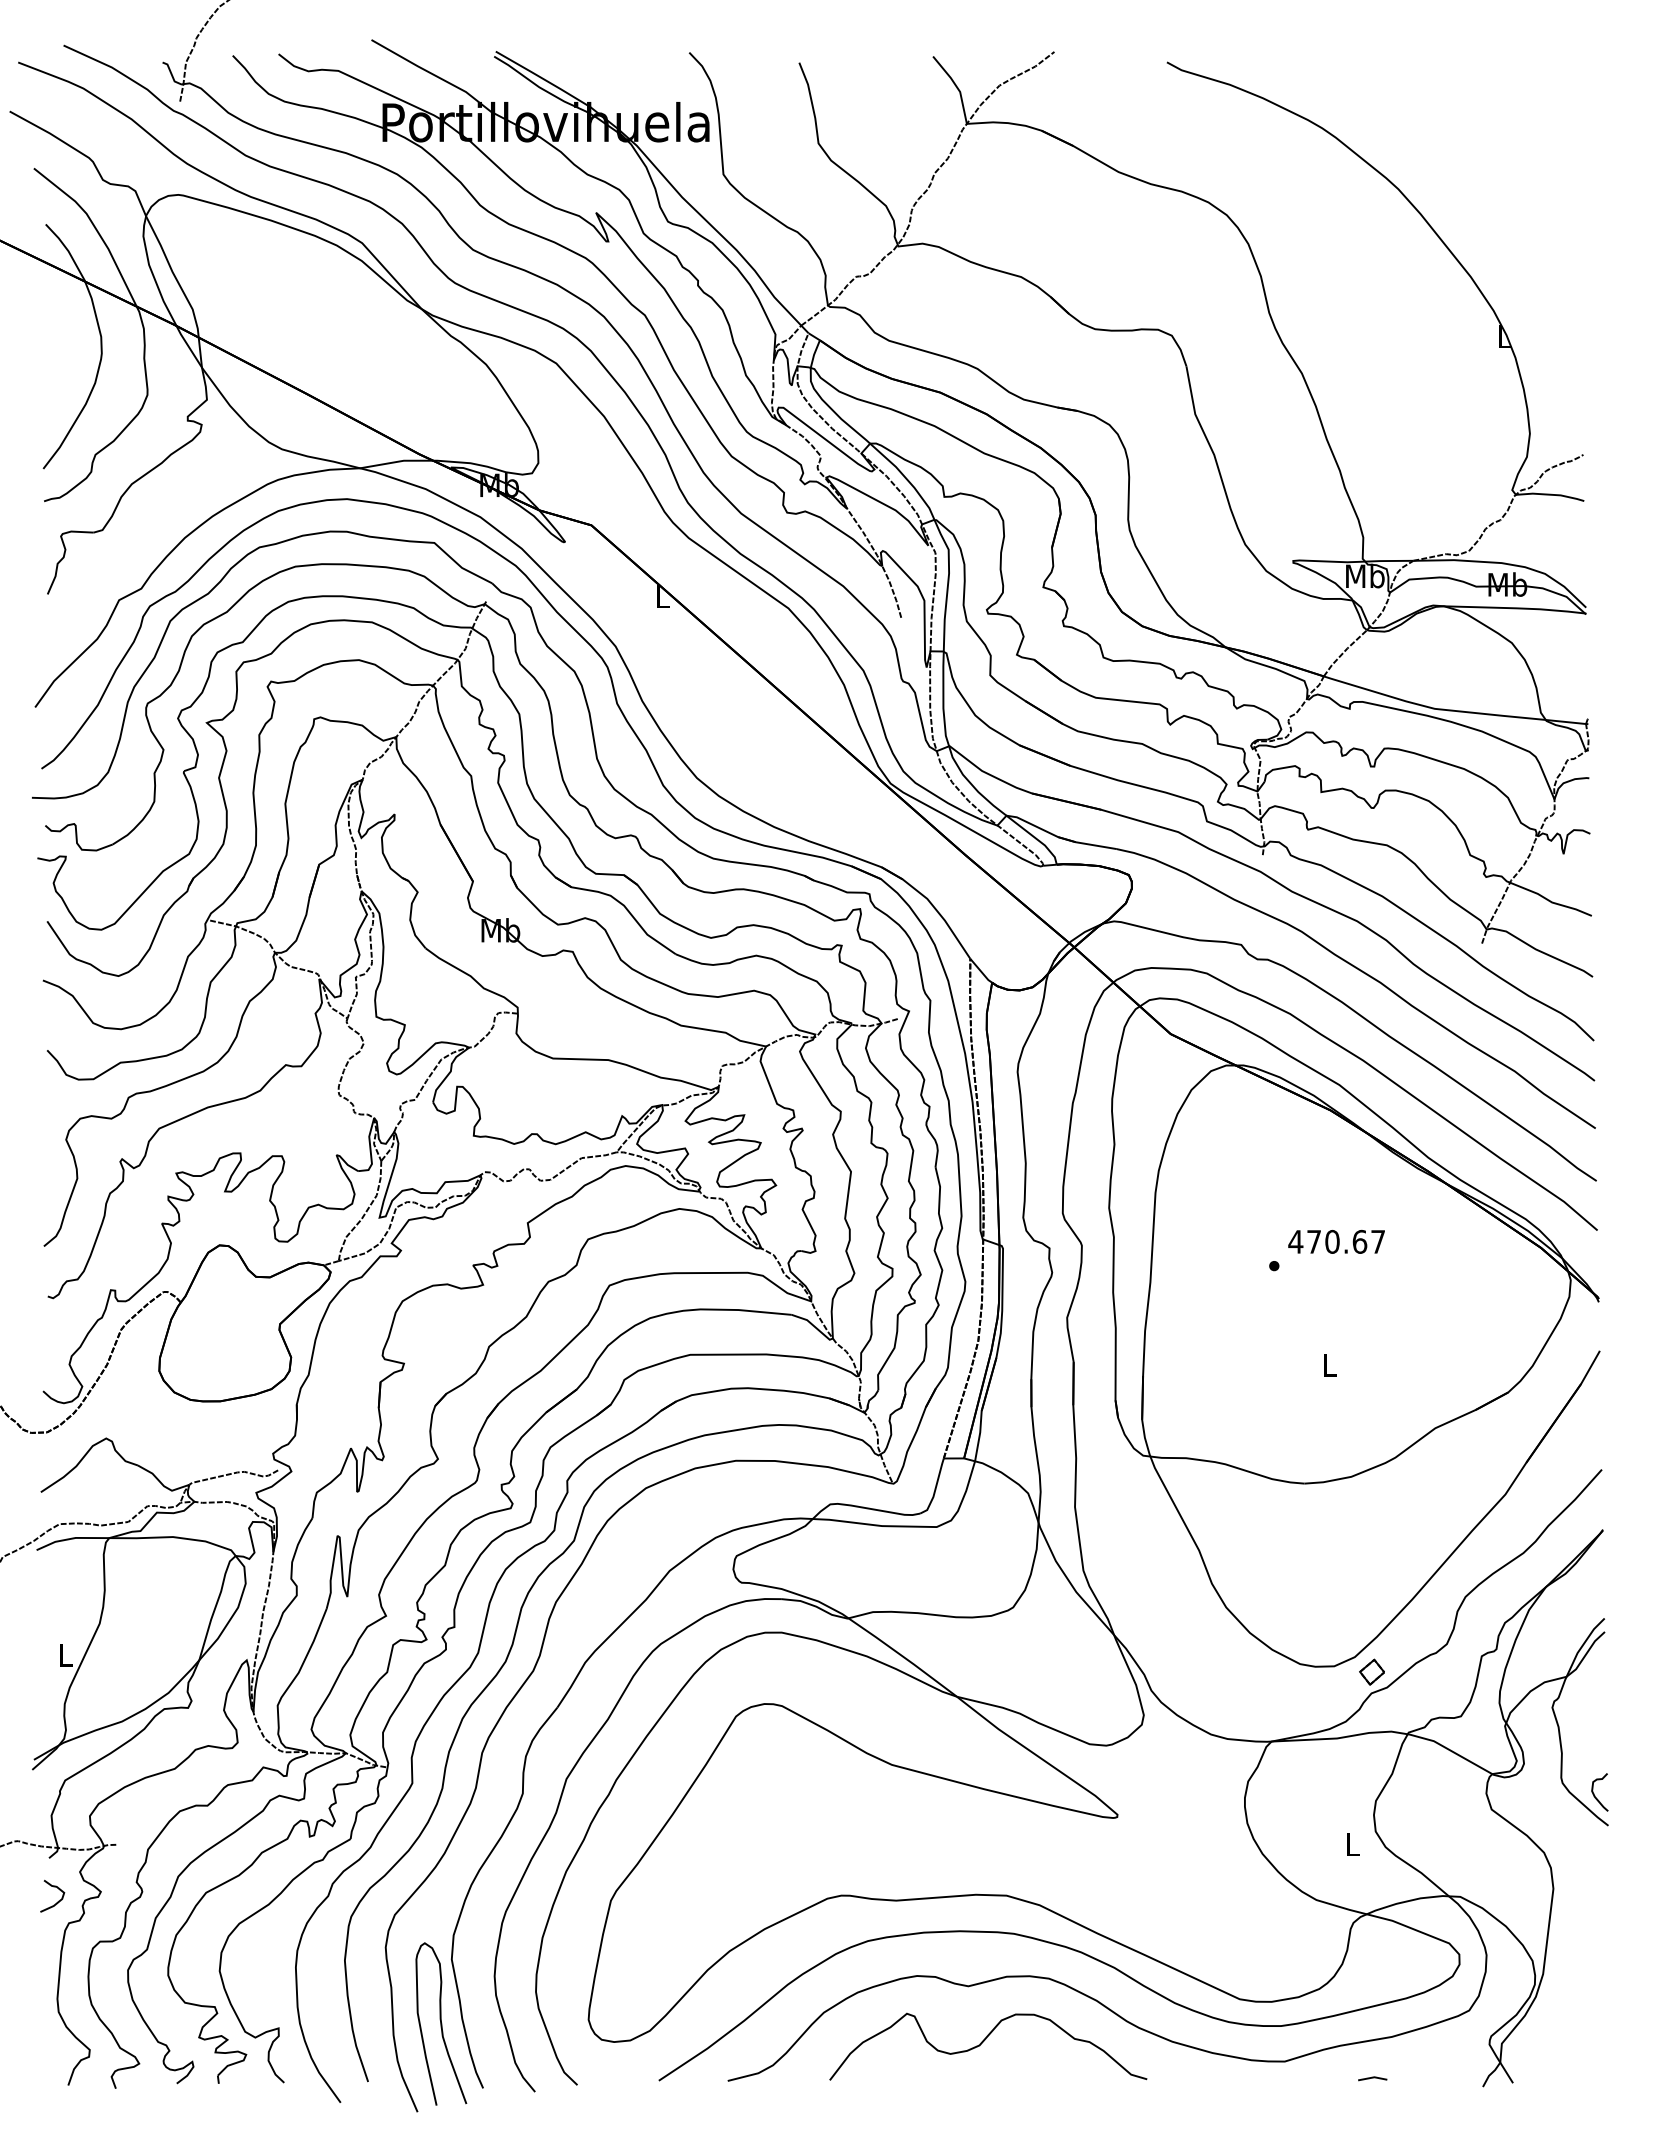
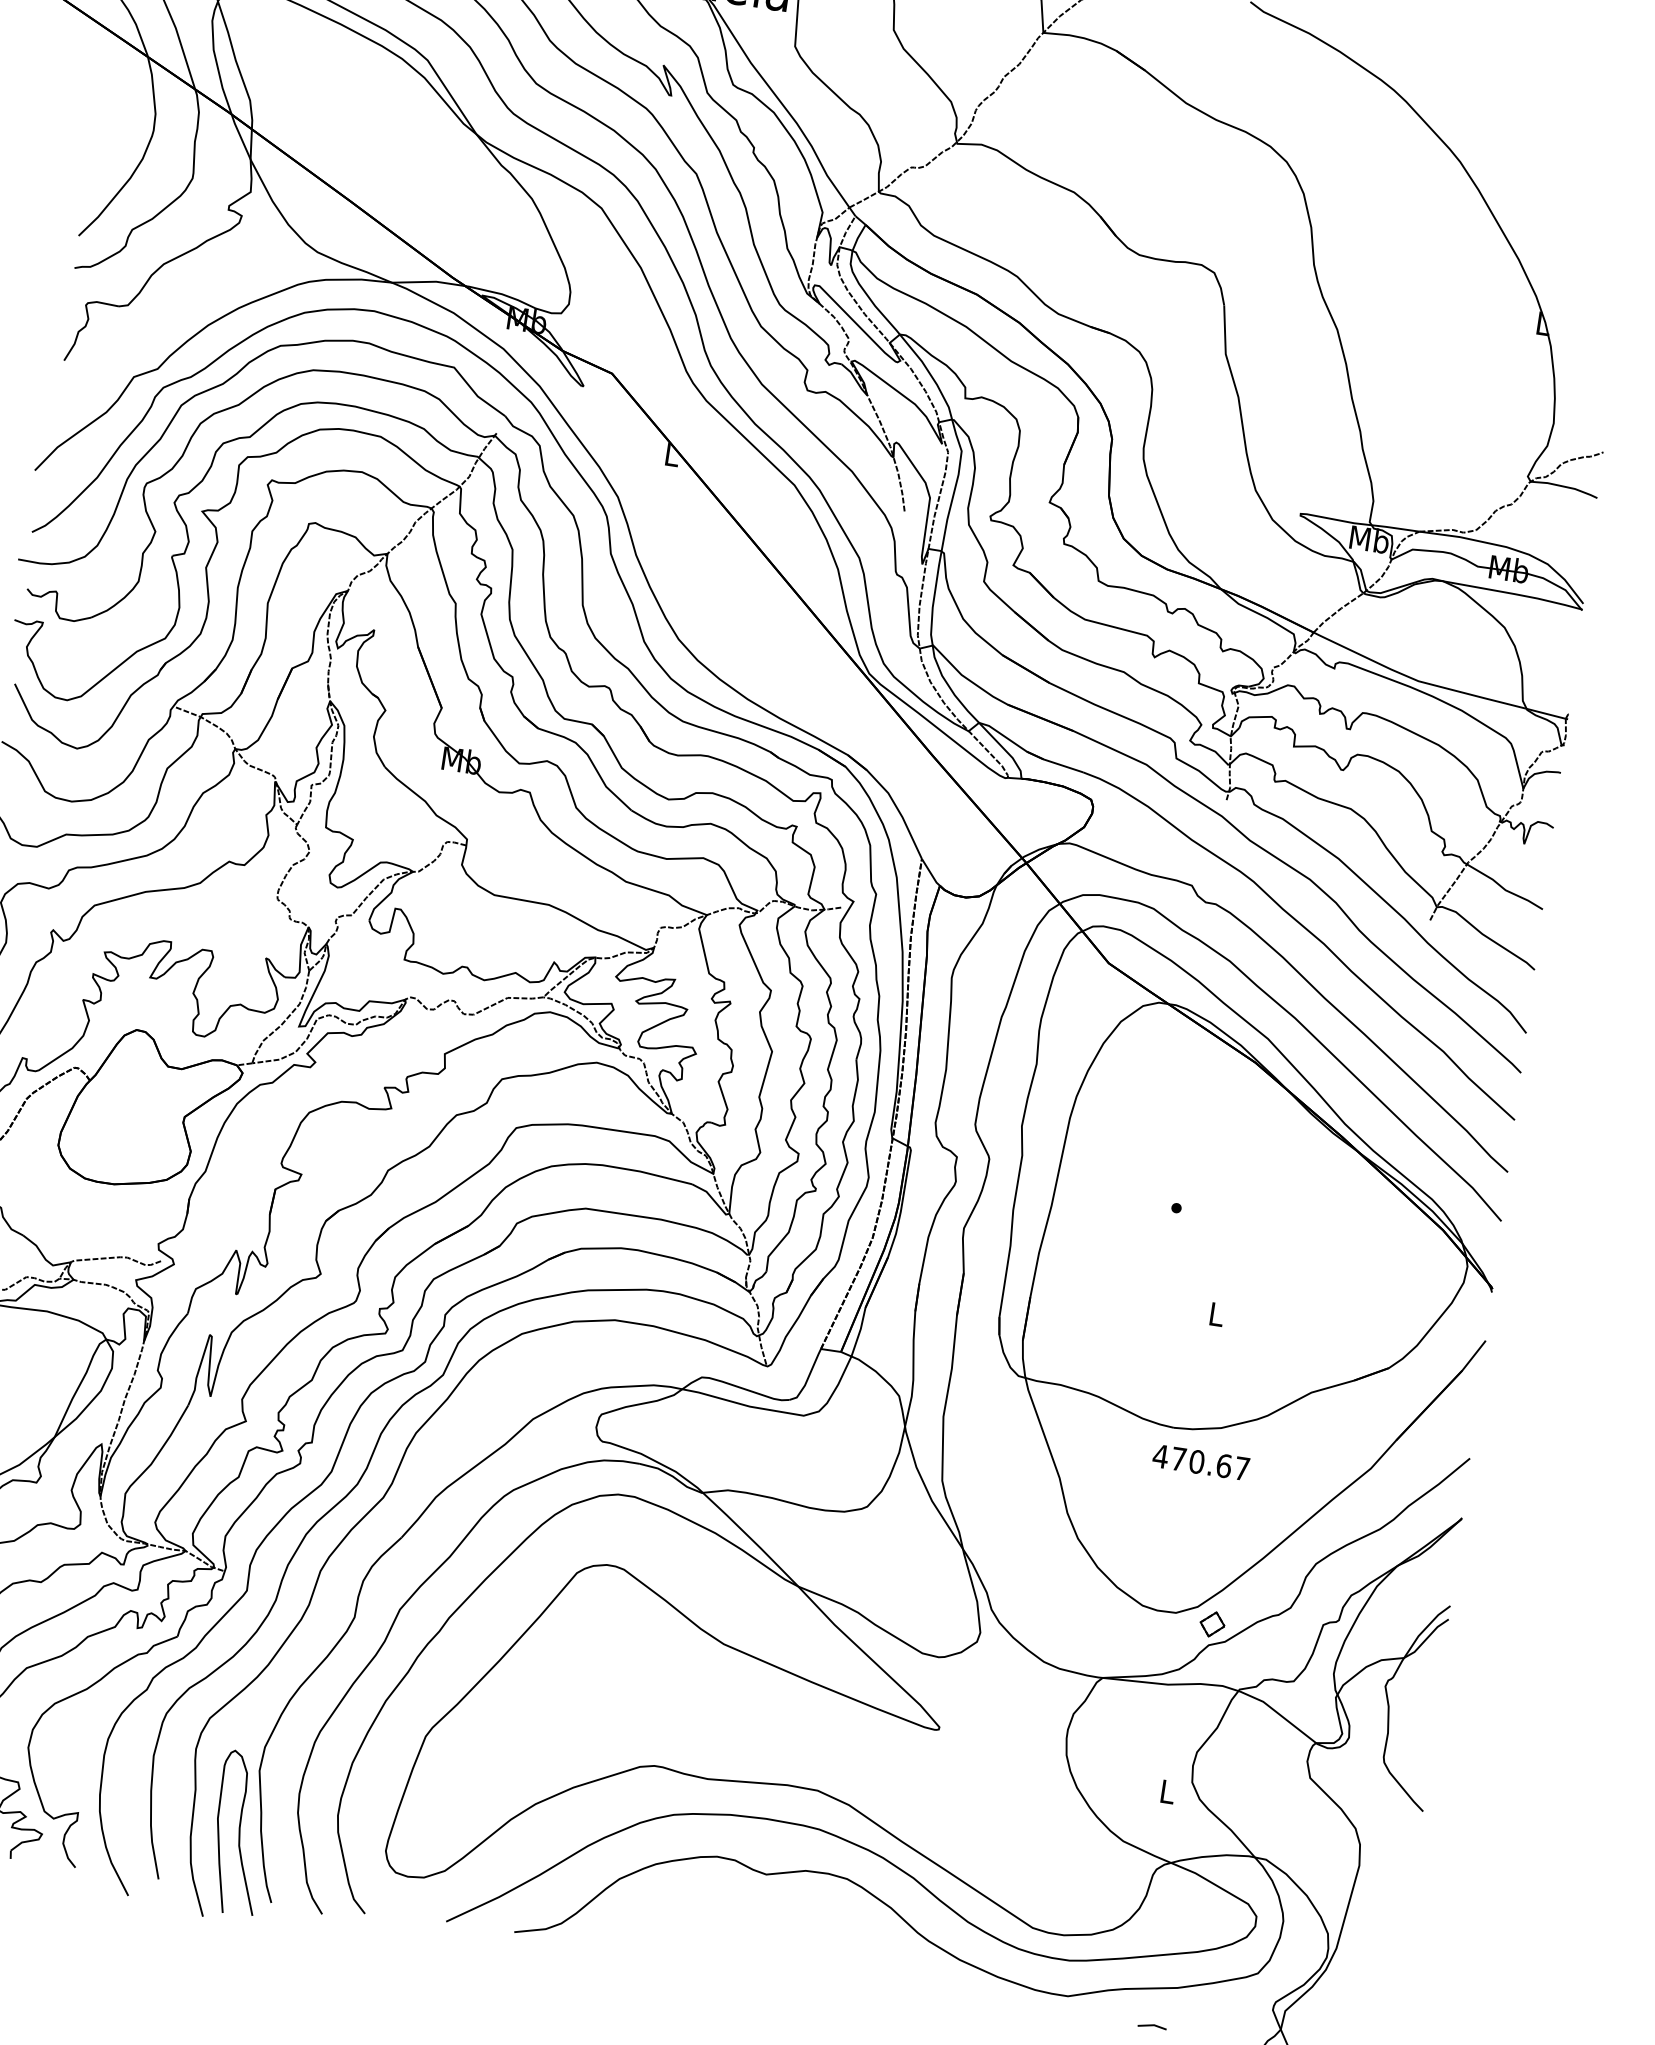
text: (1336, 1241) -> (1201, 1462), moved
curve: (1595, 1795) -> (1414, 1779), removed
curve: (984, 2041) -> (774, 1931), removed

